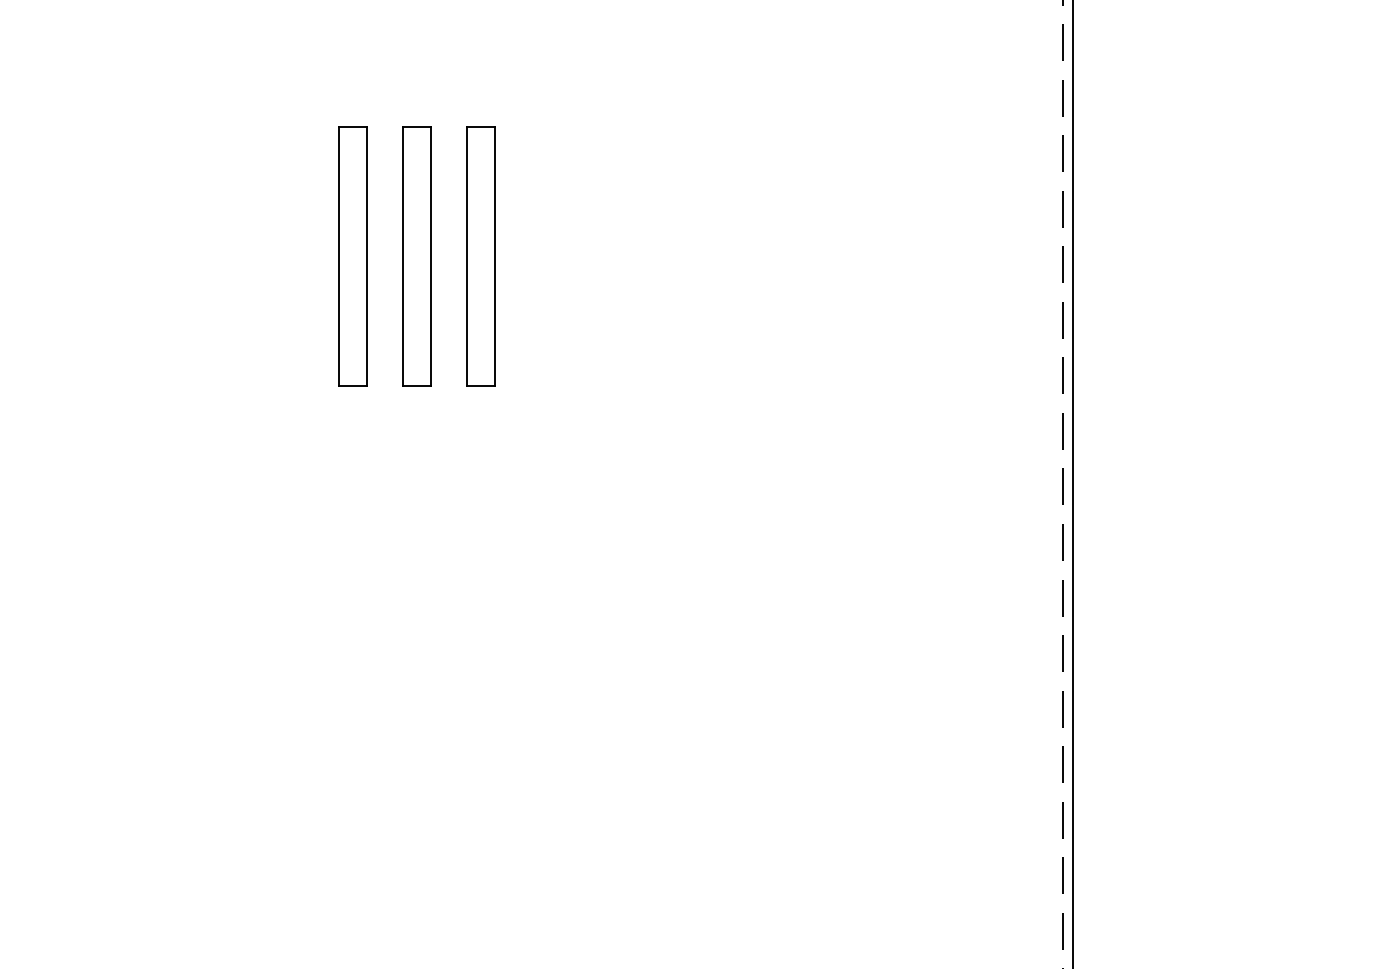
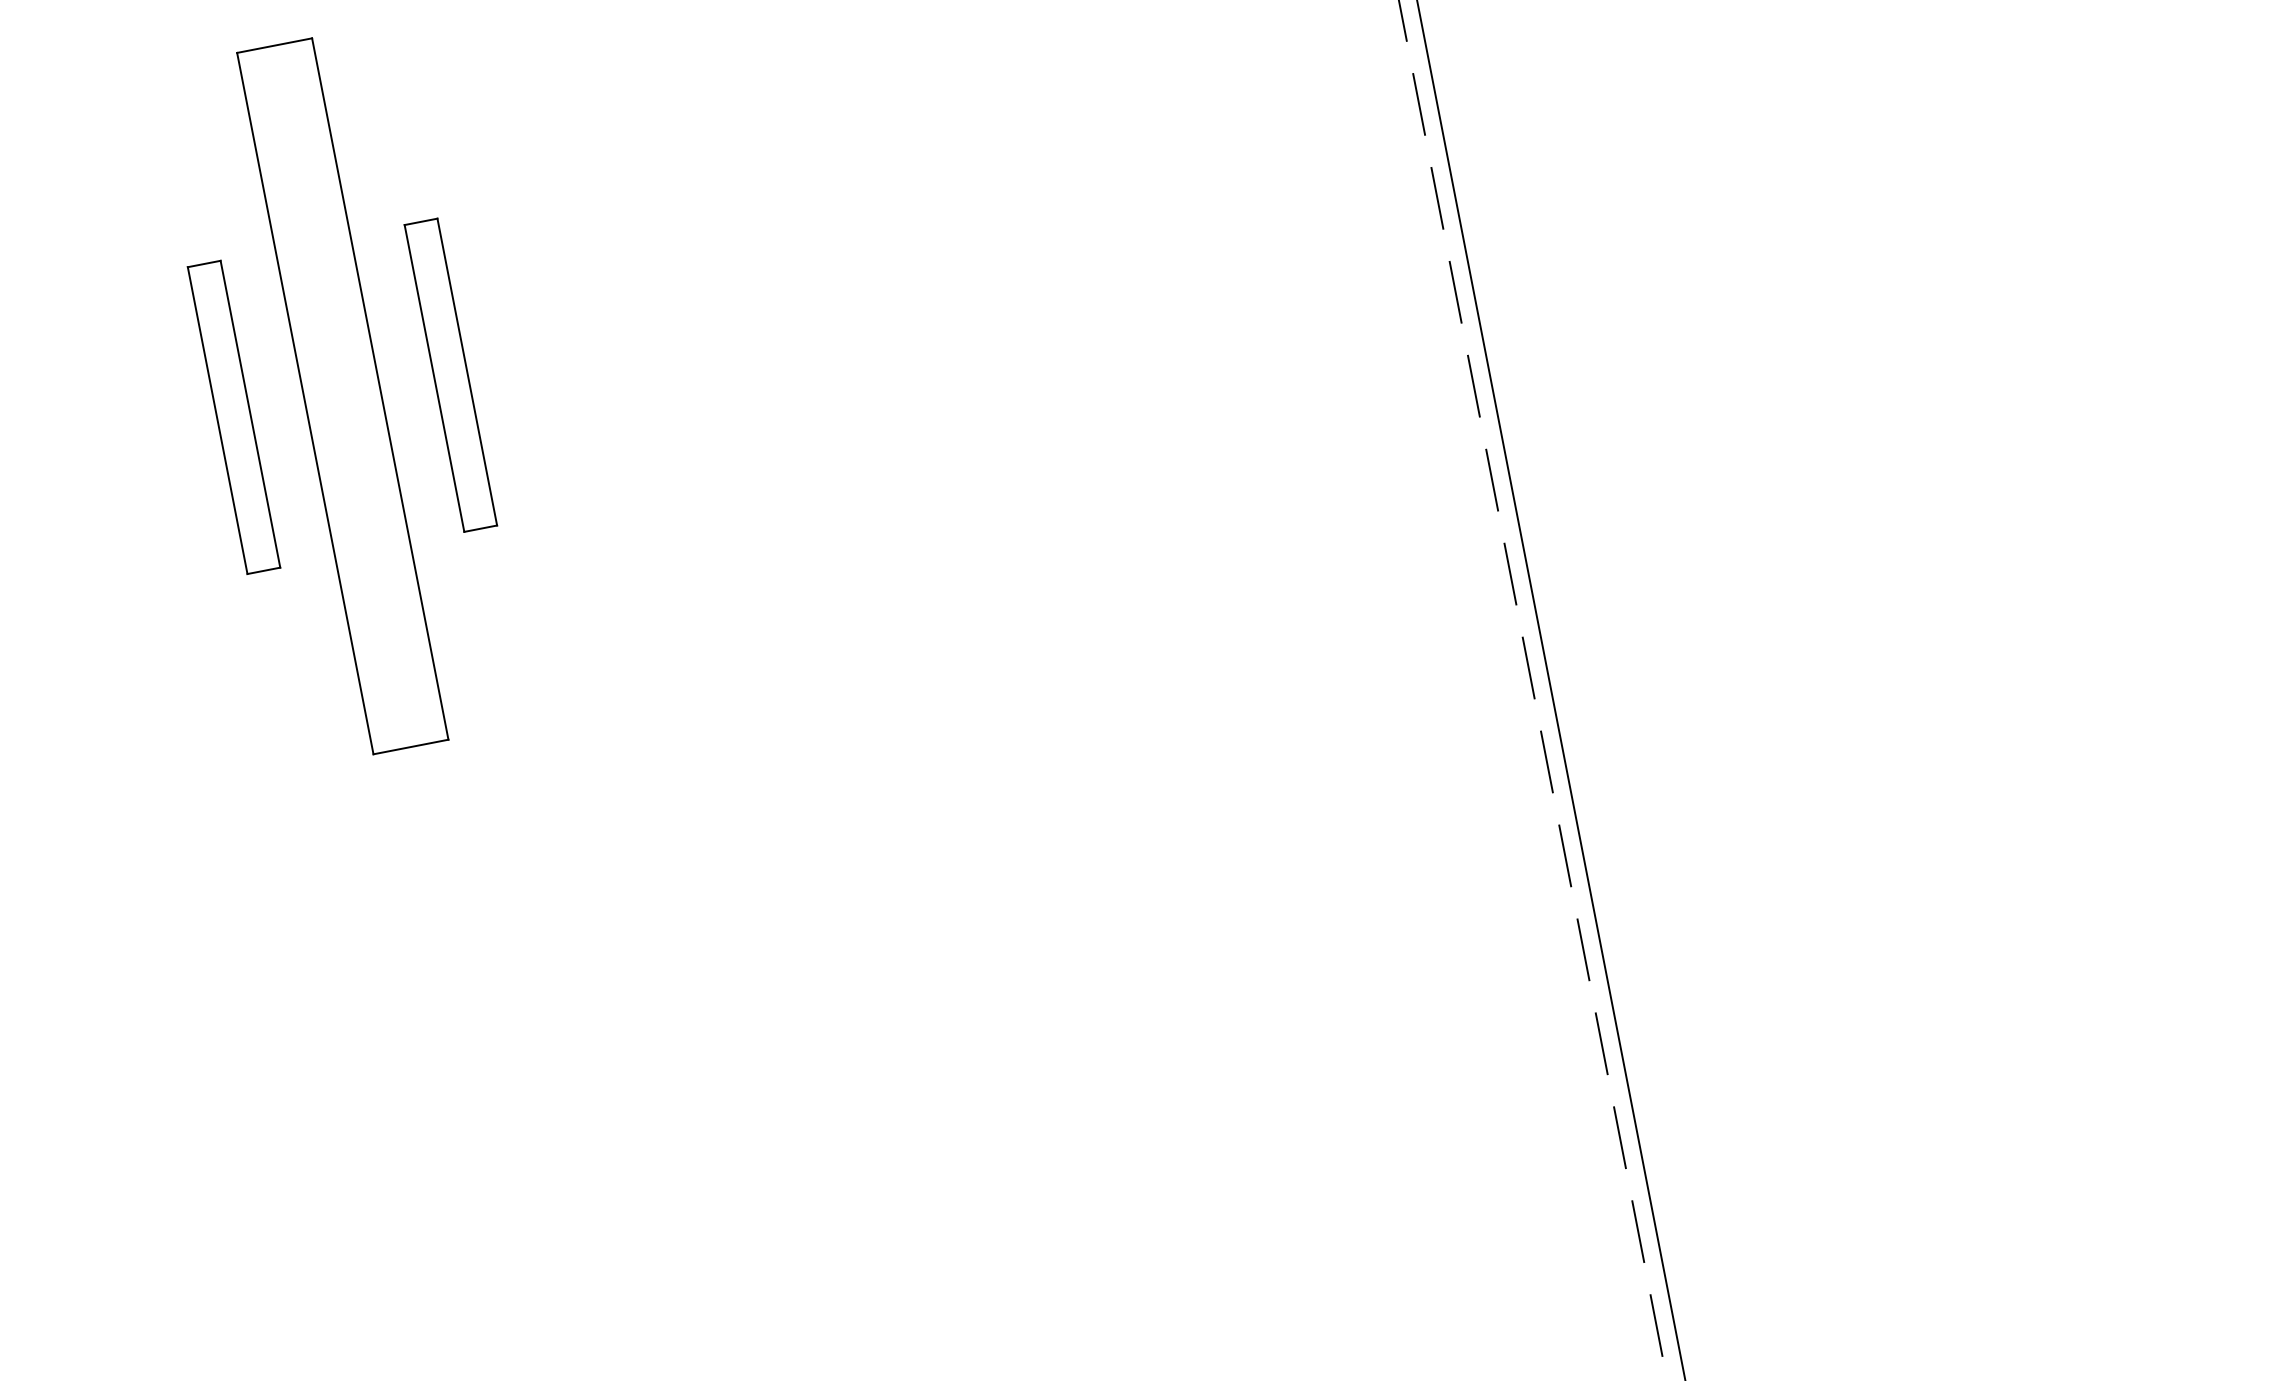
part: (352, 256) -> (233, 417), size x0.7
part: (416, 256) -> (341, 396), size x1.6
part: (480, 256) -> (449, 375), size x0.7

